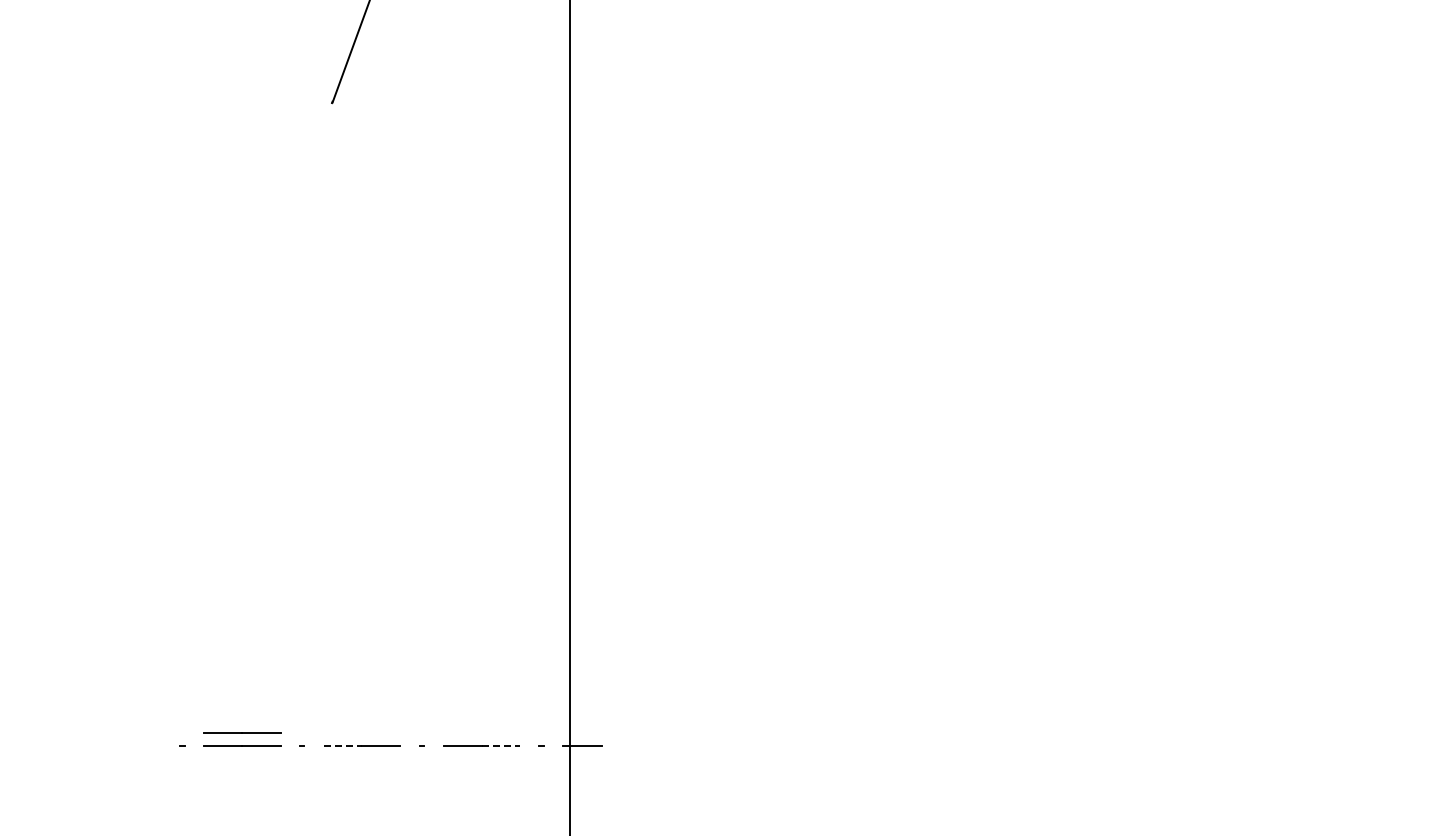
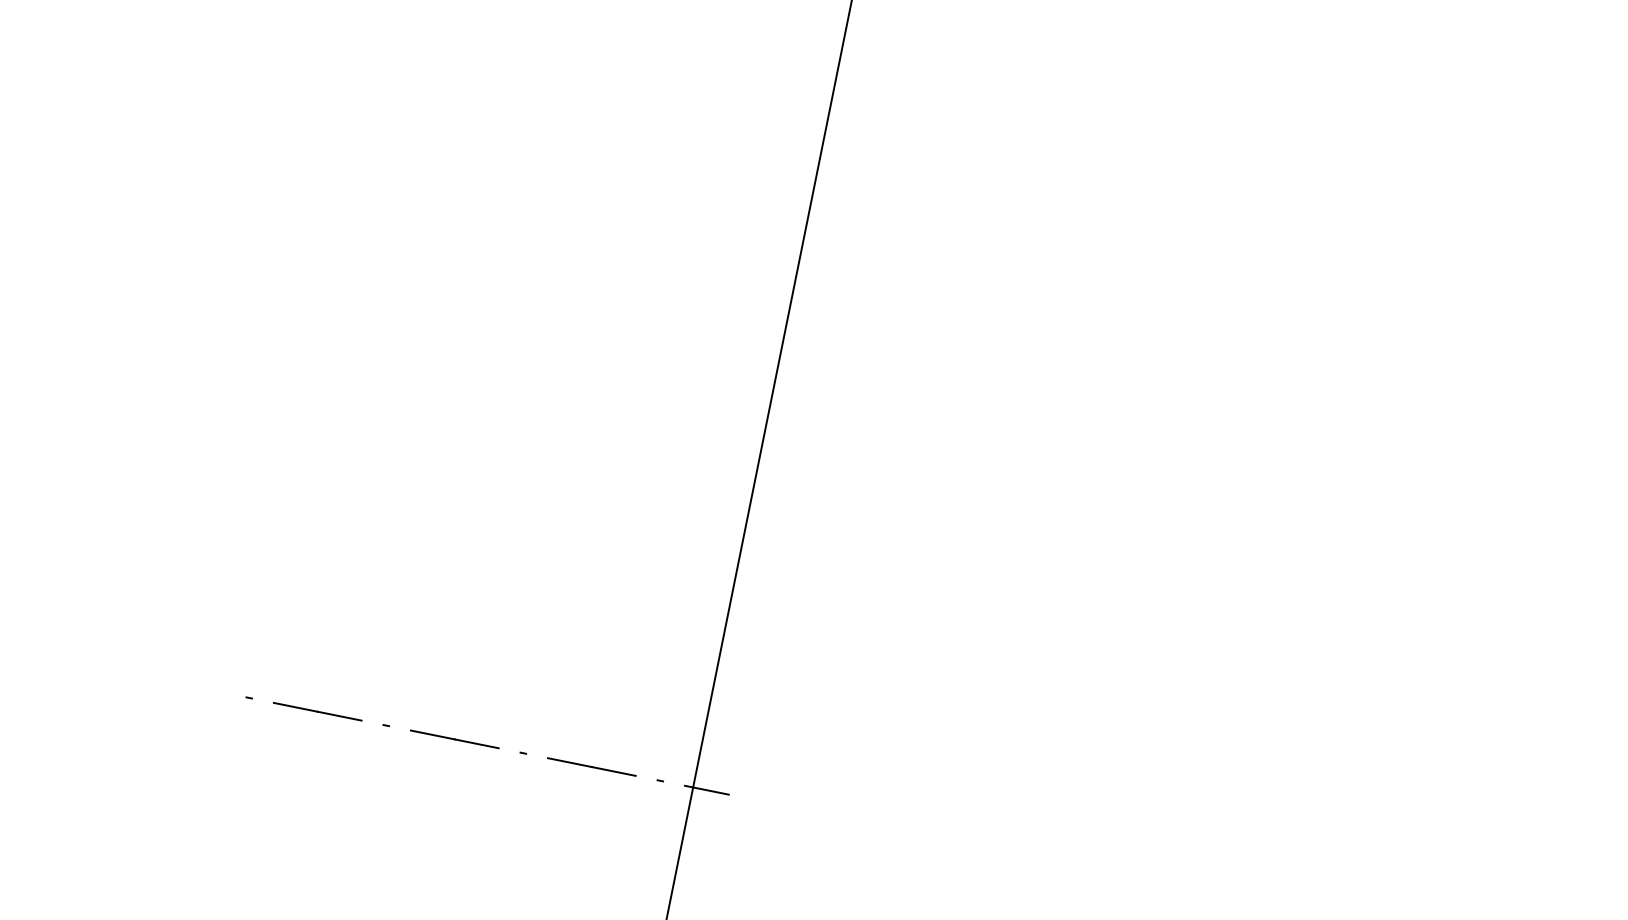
line: (242, 732) -> (321, 696), removed
line: (343, 746) -> (433, 735), dashed -> solid
line: (501, 746) -> (614, 771), dashed -> solid

